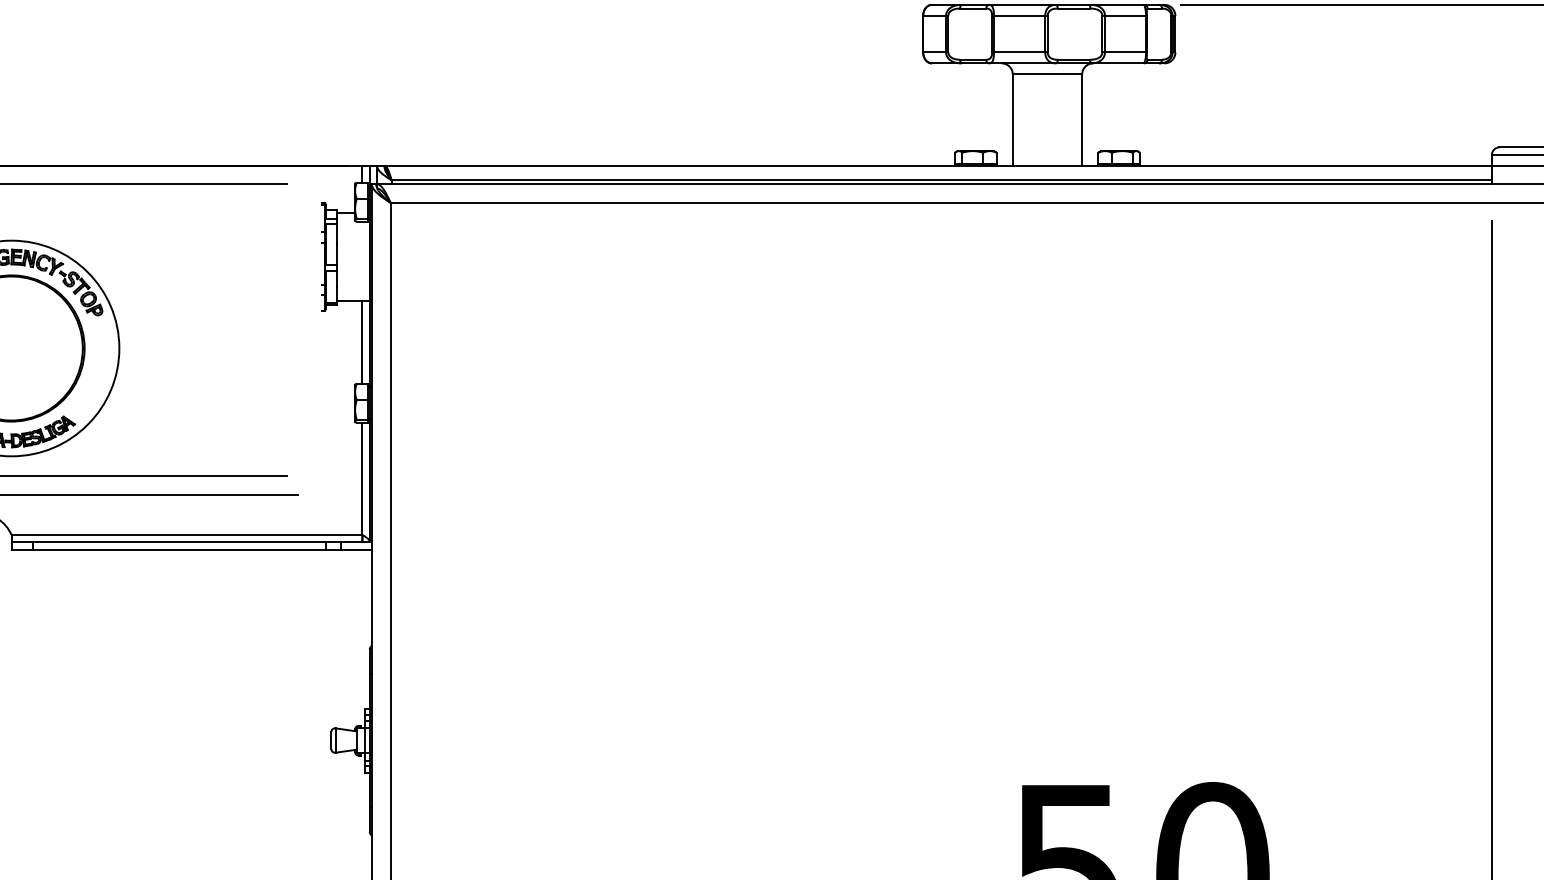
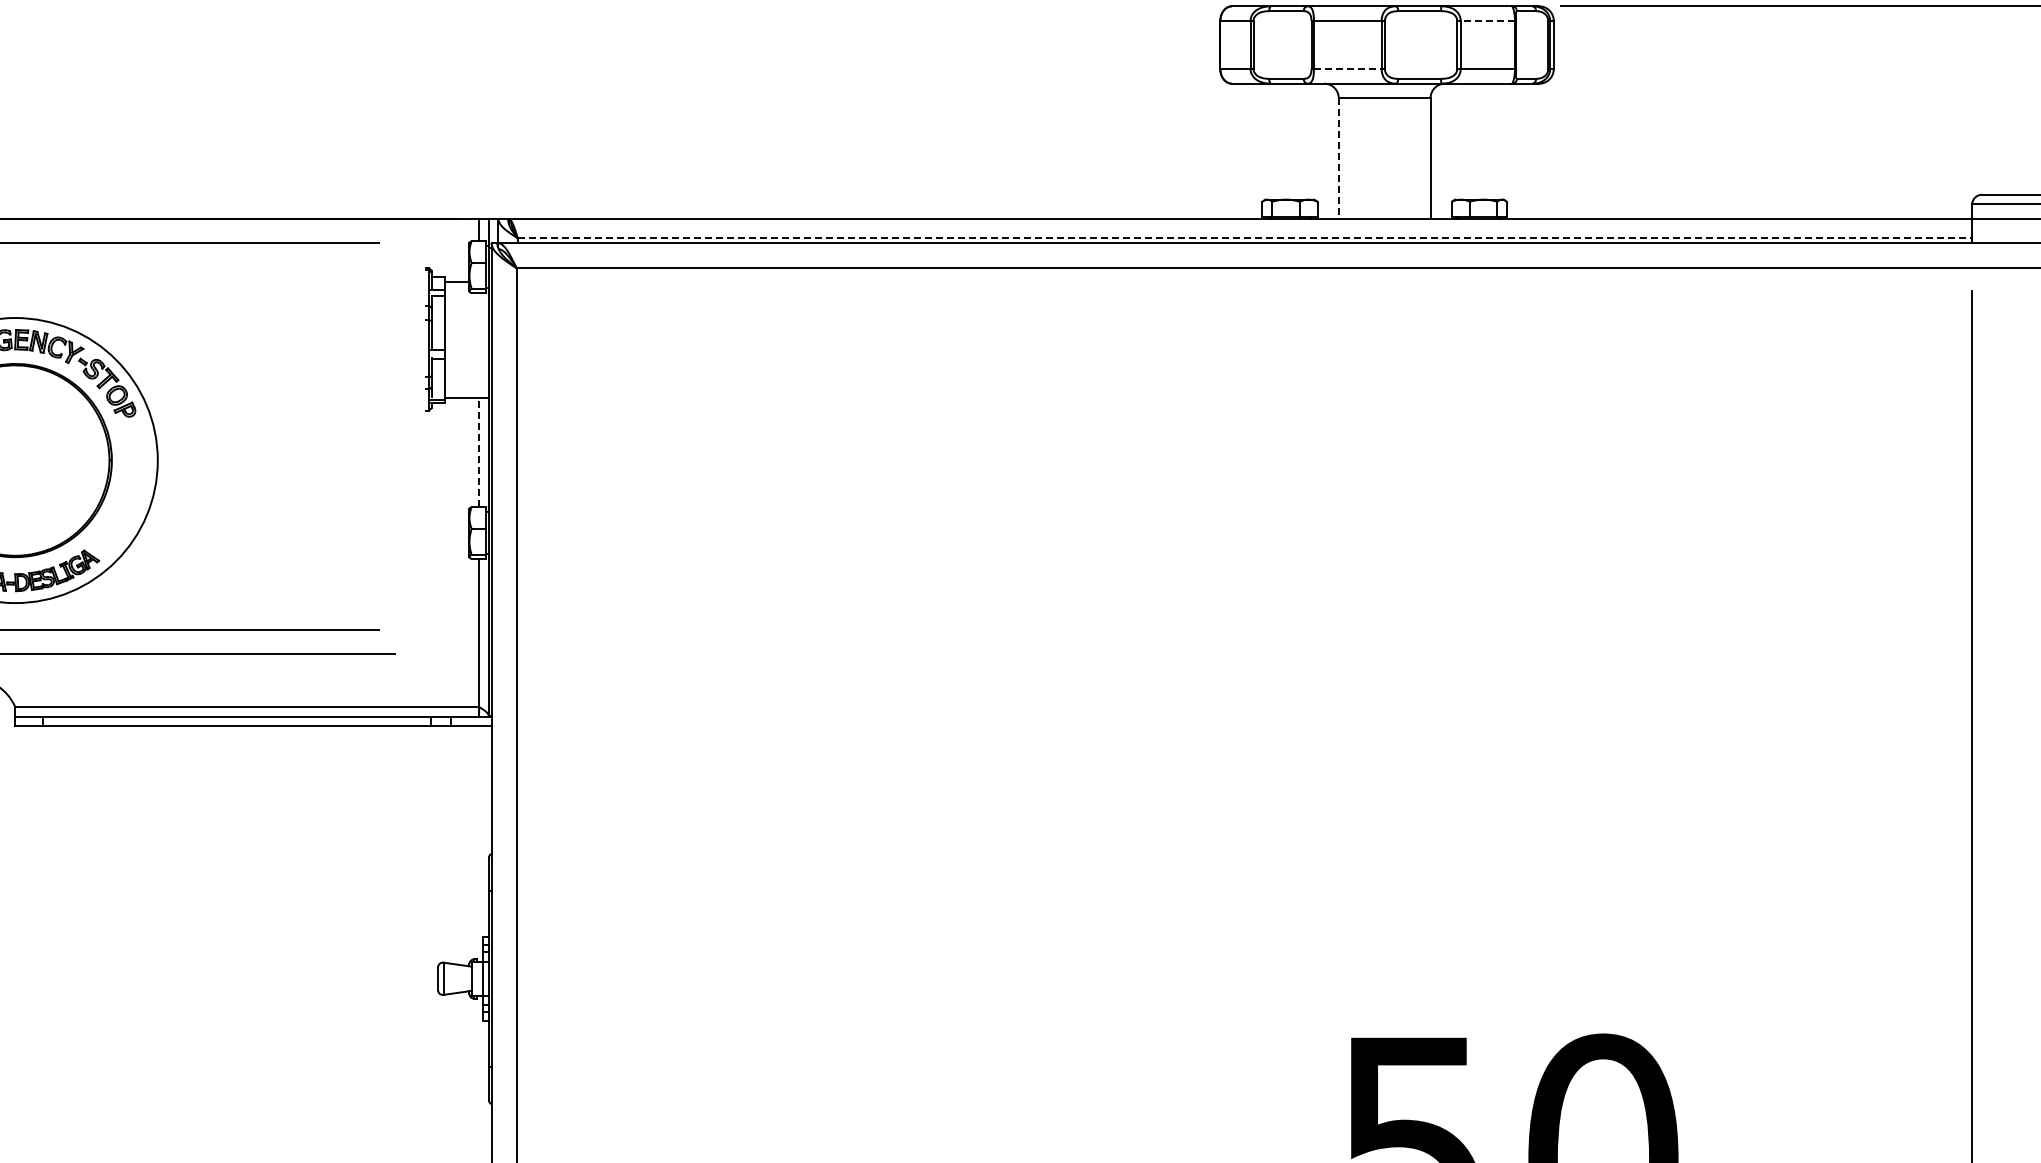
line: (1125, 15) -> (1487, 20), solid -> dashed
line: (1019, 52) -> (1347, 69), solid -> dashed
line: (1012, 120) -> (1338, 159), solid -> dashed
line: (942, 180) -> (1245, 238), solid -> dashed
line: (362, 342) -> (479, 452), solid -> dashed

